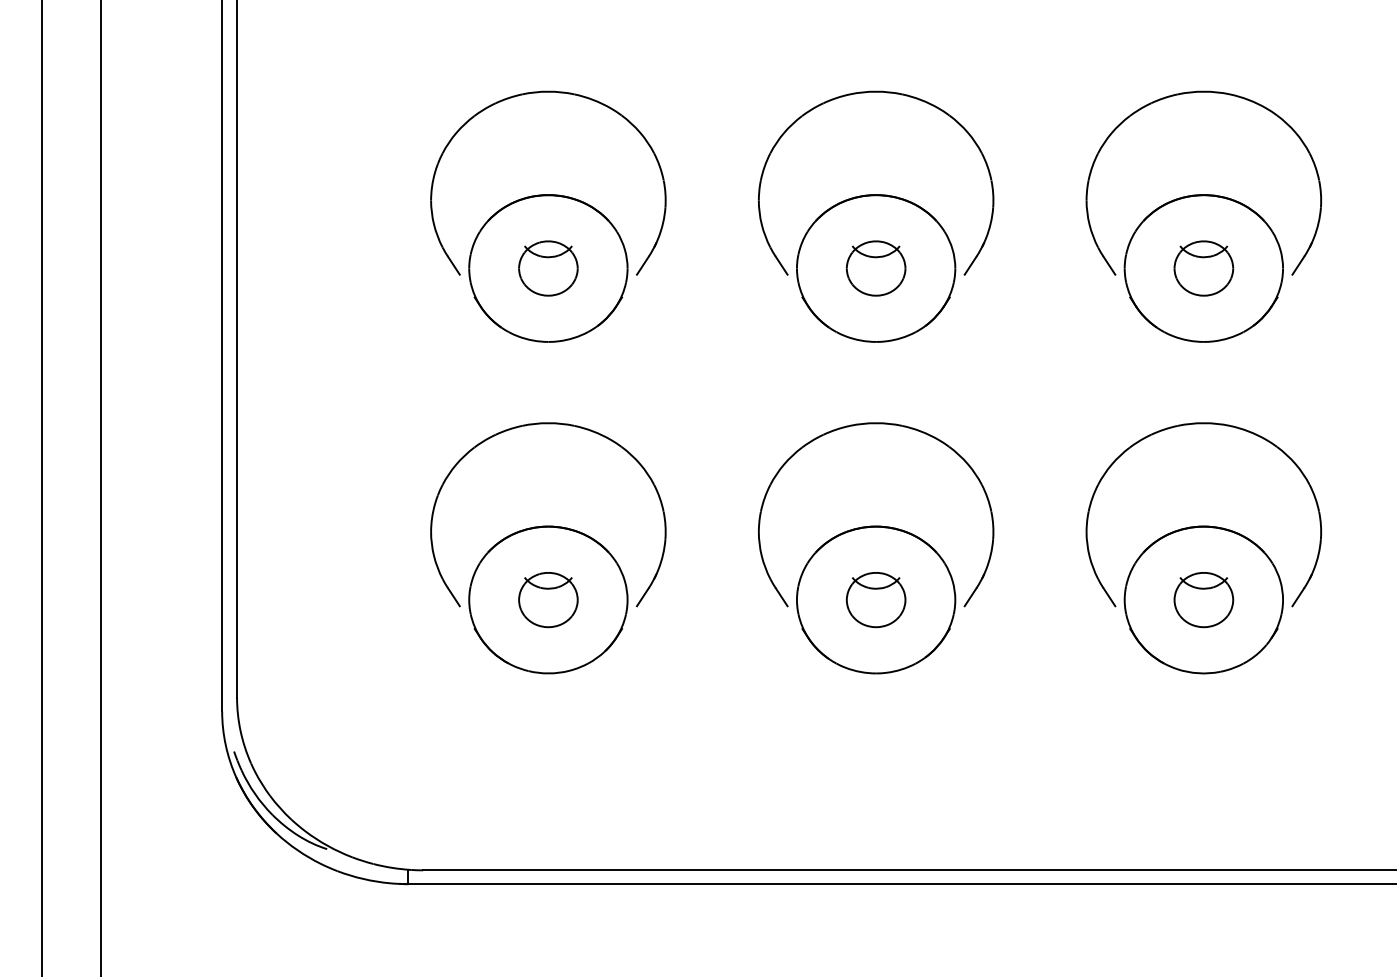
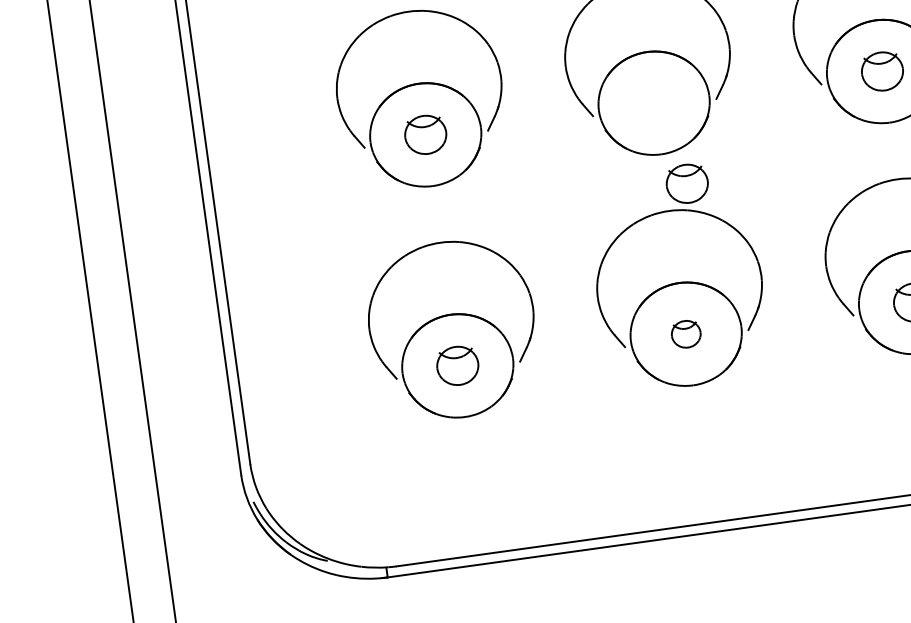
part: (876, 268) -> (687, 183), moved
part: (876, 600) -> (686, 334), size x0.7

